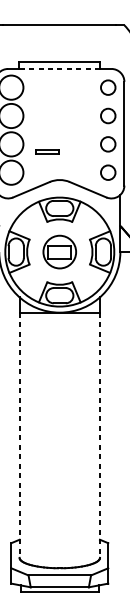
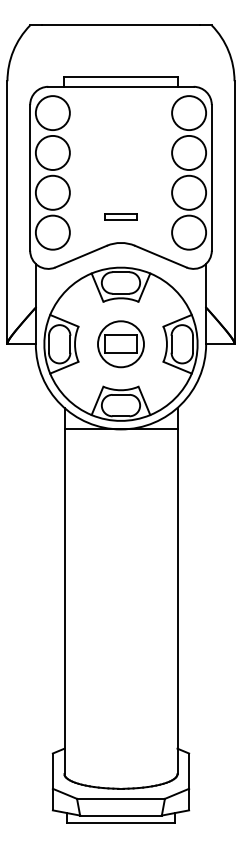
line: (60, 68) -> (121, 86), dashed -> solid
circle: (108, 87) -> (189, 113), size x1.67
circle: (108, 115) -> (189, 152), size x1.67
circle: (108, 144) -> (189, 192), size x1.67
part: (47, 151) -> (120, 216), moved
circle: (108, 172) -> (189, 232), size x1.67
line: (19, 435) -> (64, 602), dashed -> solid
line: (99, 435) -> (177, 602), dashed -> solid

